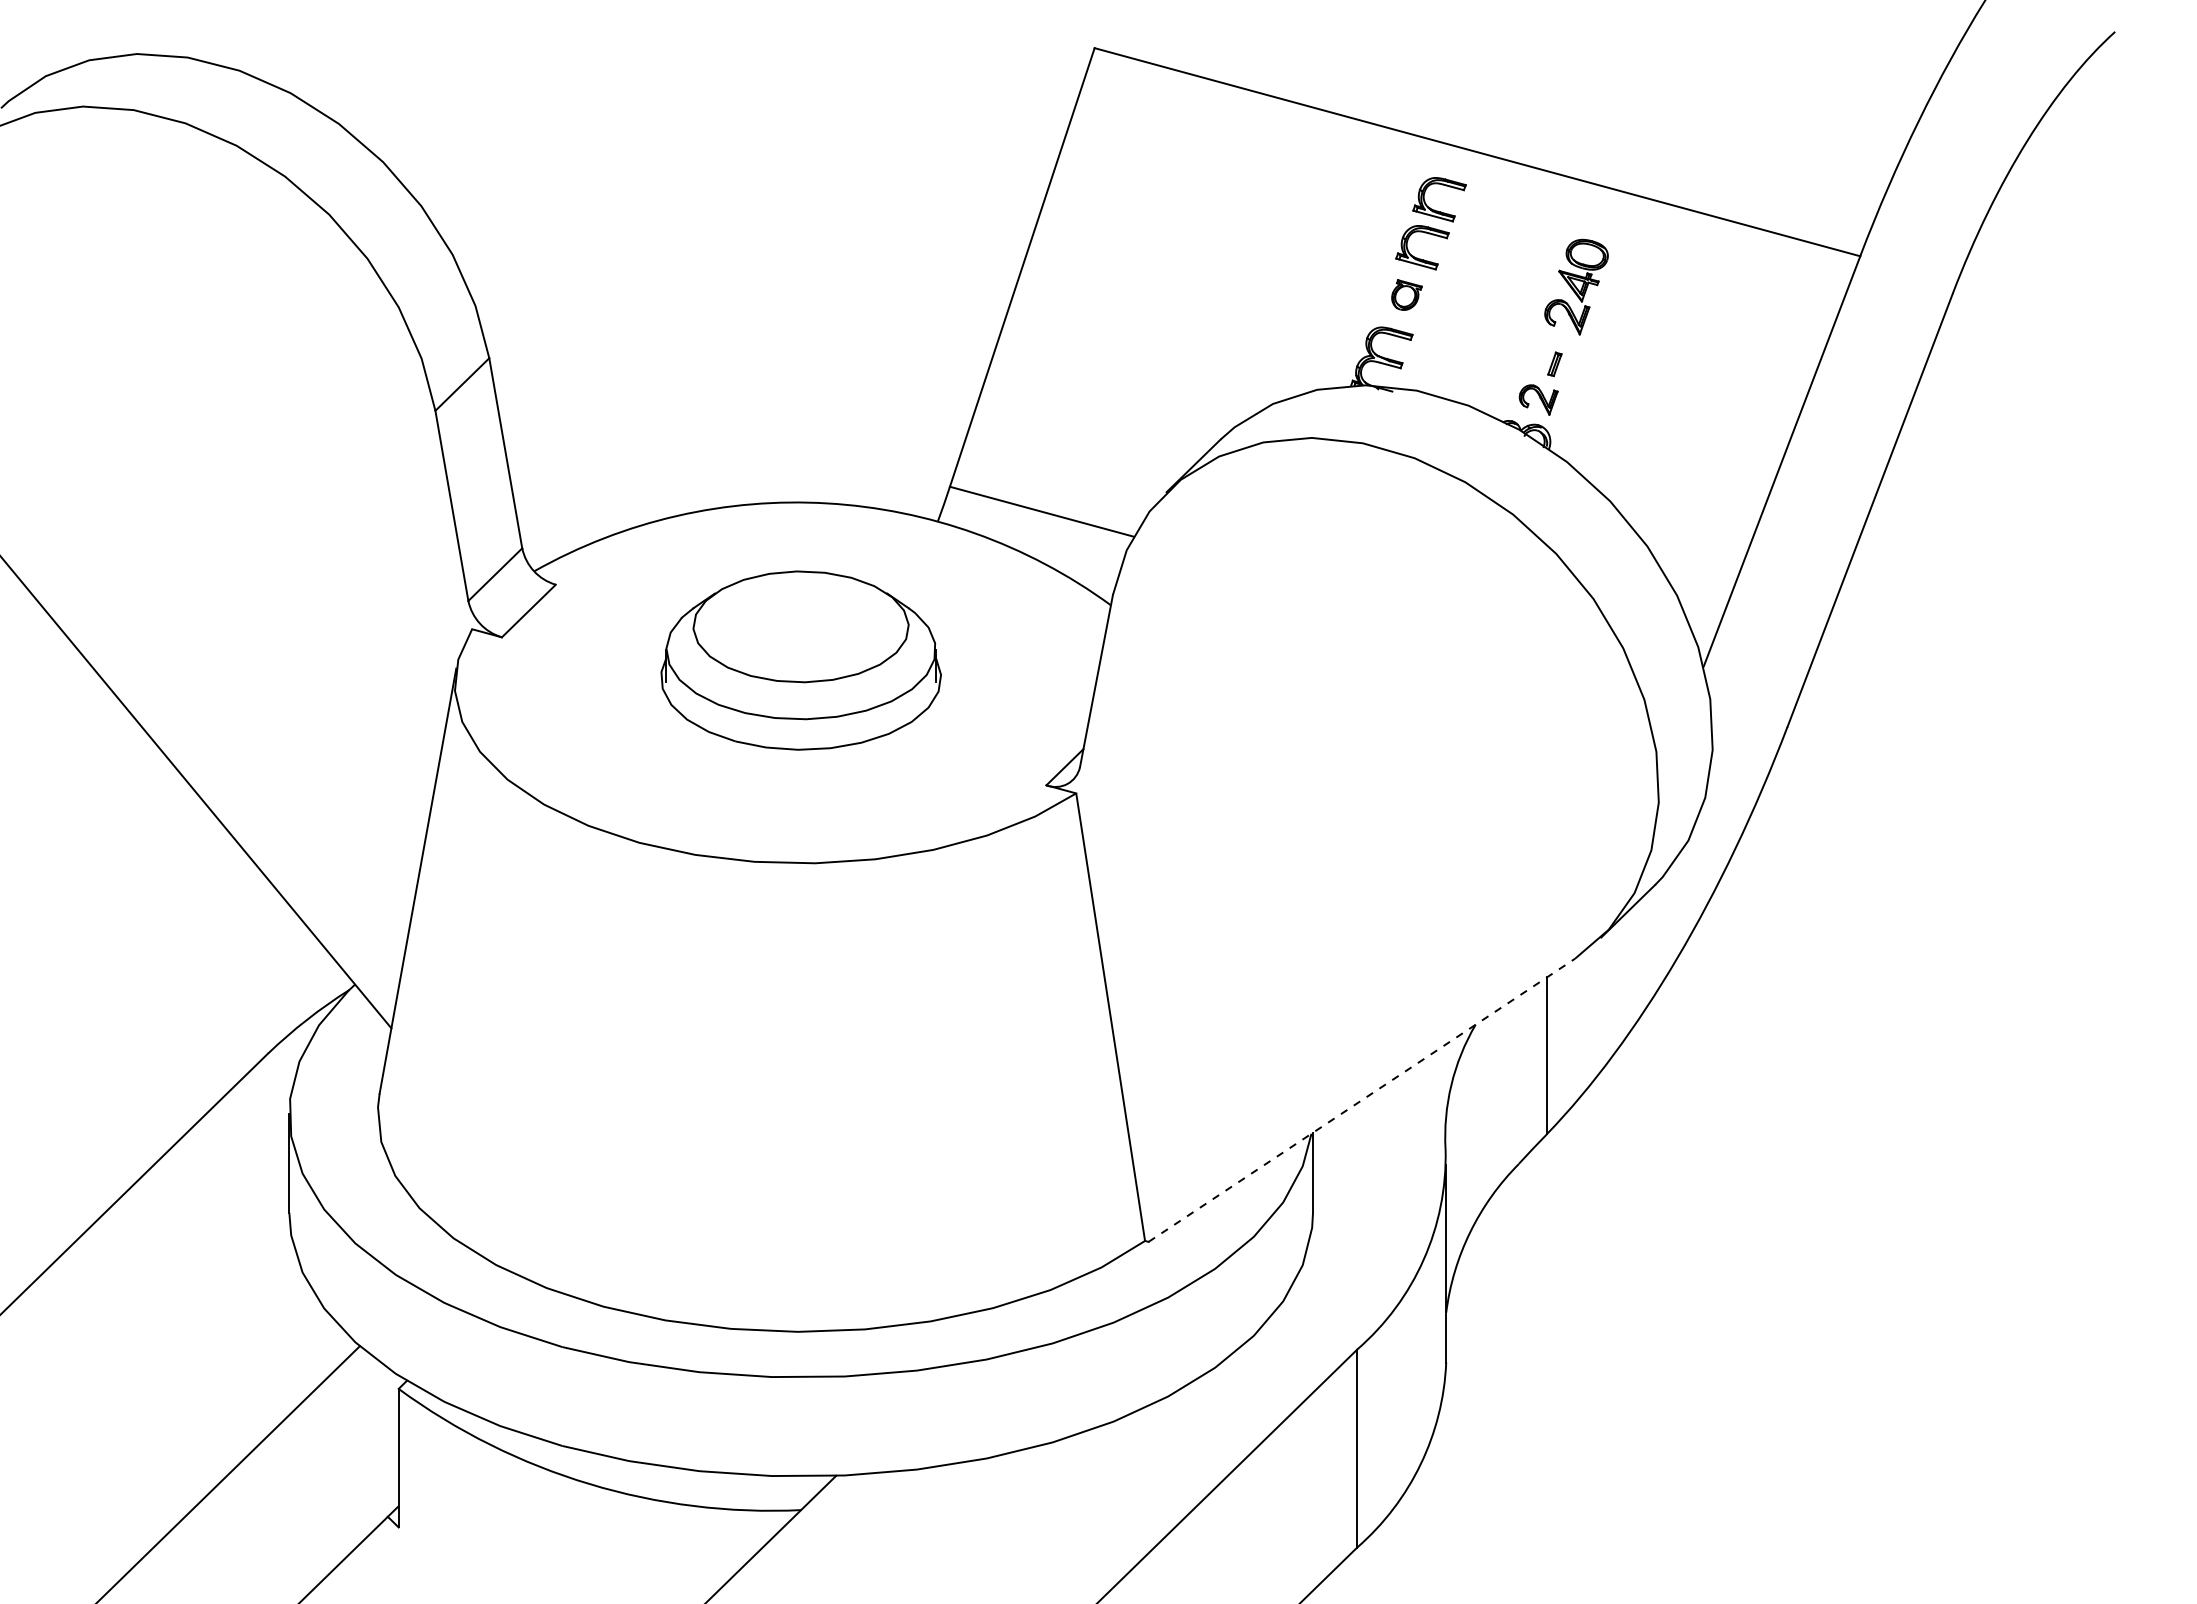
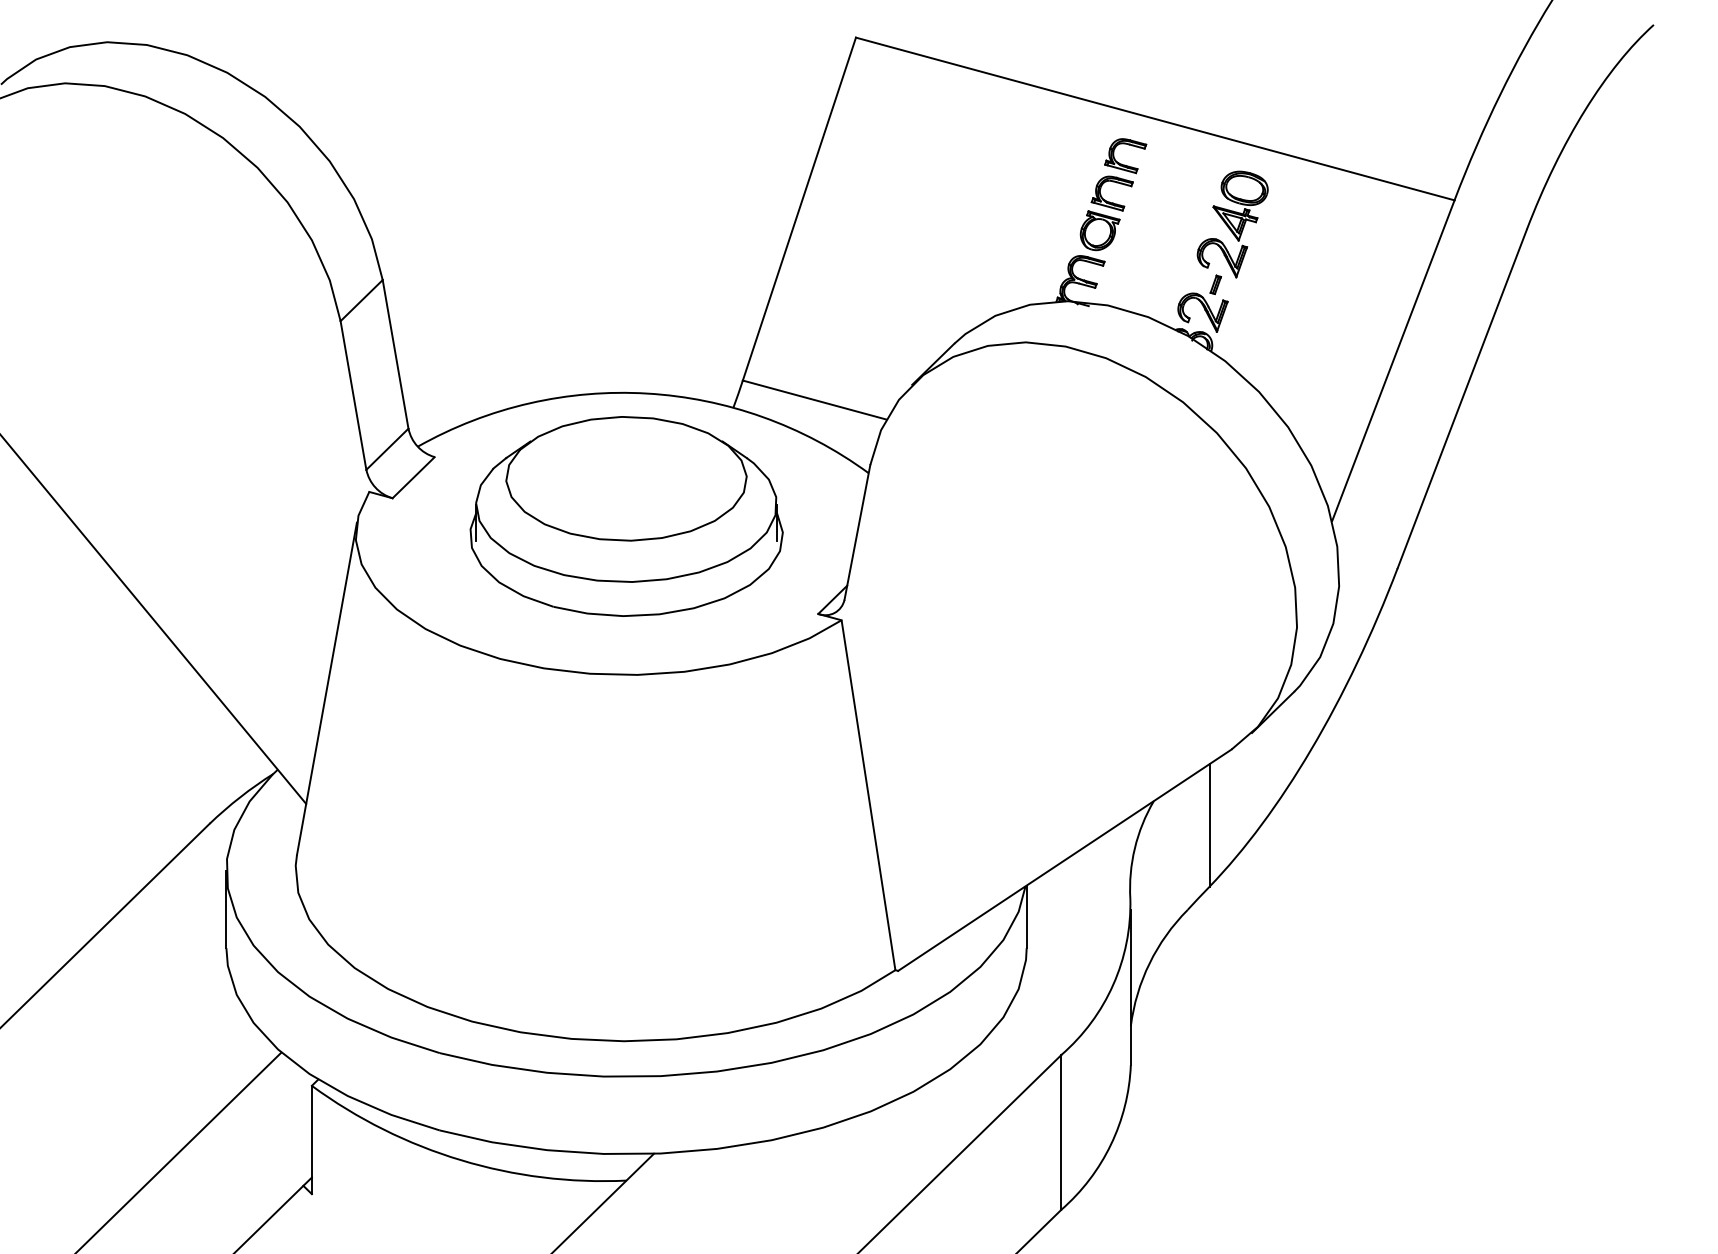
part: (1576, 286) -> (1232, 223), size x1.43
part: (1406, 294) -> (1099, 230), size x1.67
part: (1538, 399) -> (1202, 312), size x1.67
part: (800, 660) -> (626, 516), size x1.43
line: (1361, 1100) -> (1064, 860), dashed -> solid

